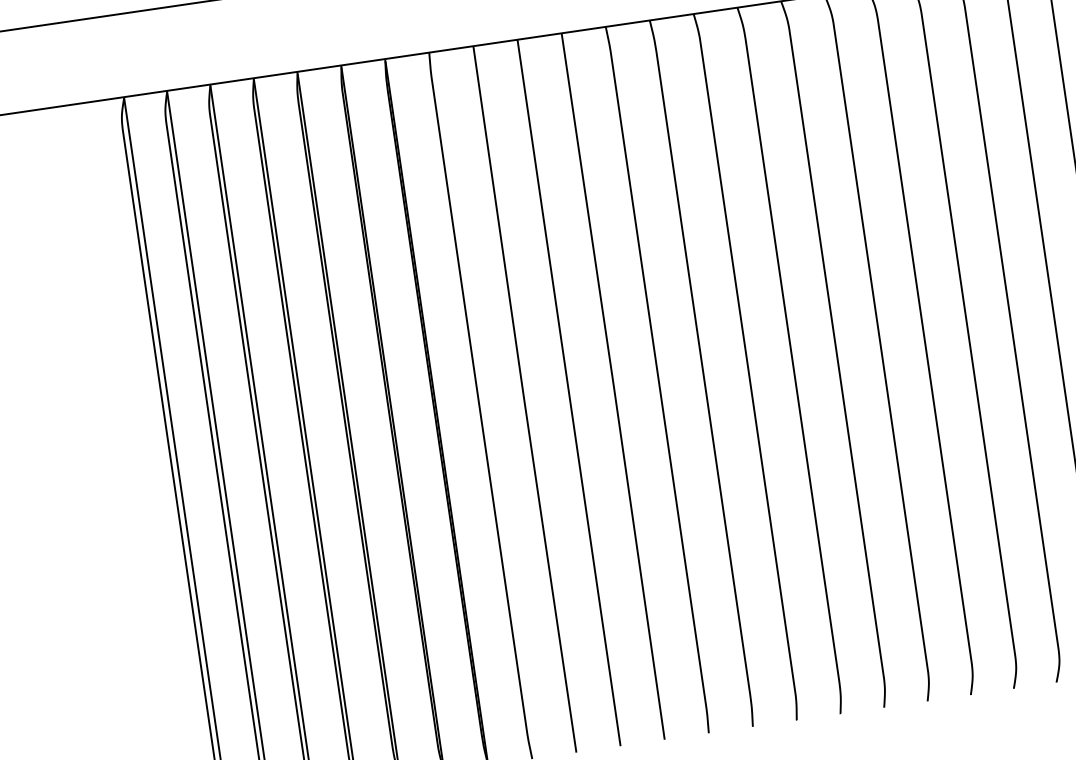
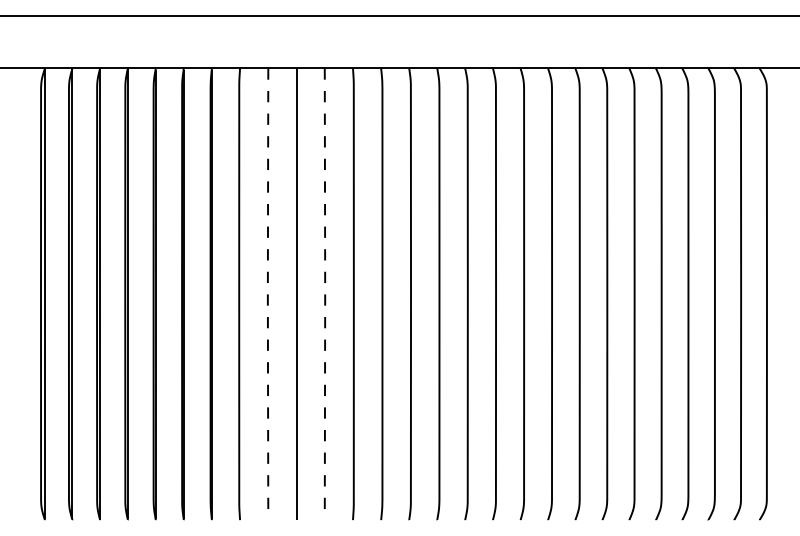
line: (614, 386) -> (325, 294), solid -> dashed
line: (523, 400) -> (267, 294), solid -> dashed

